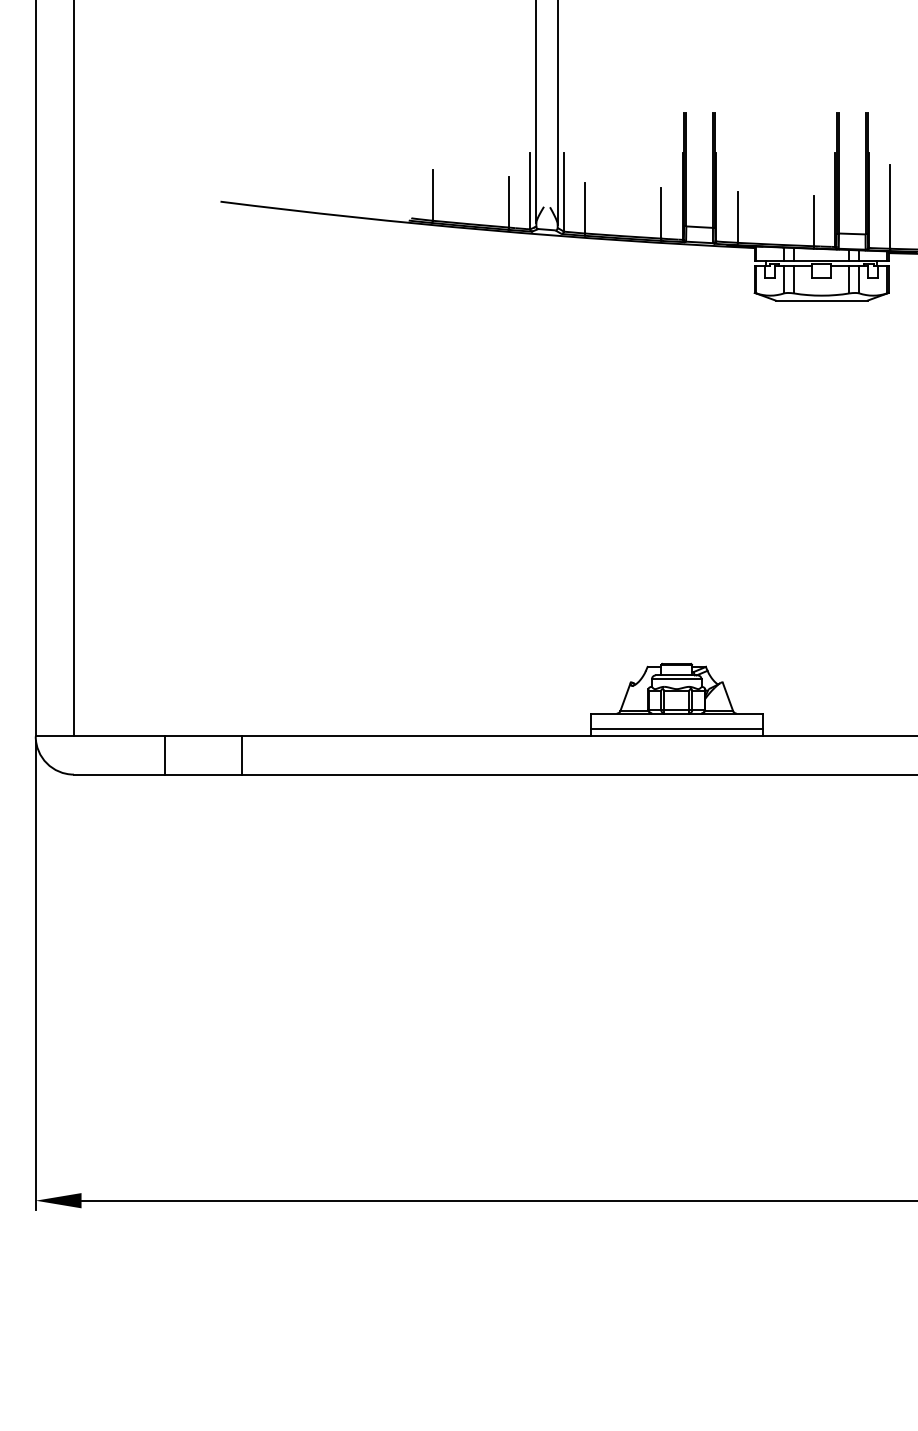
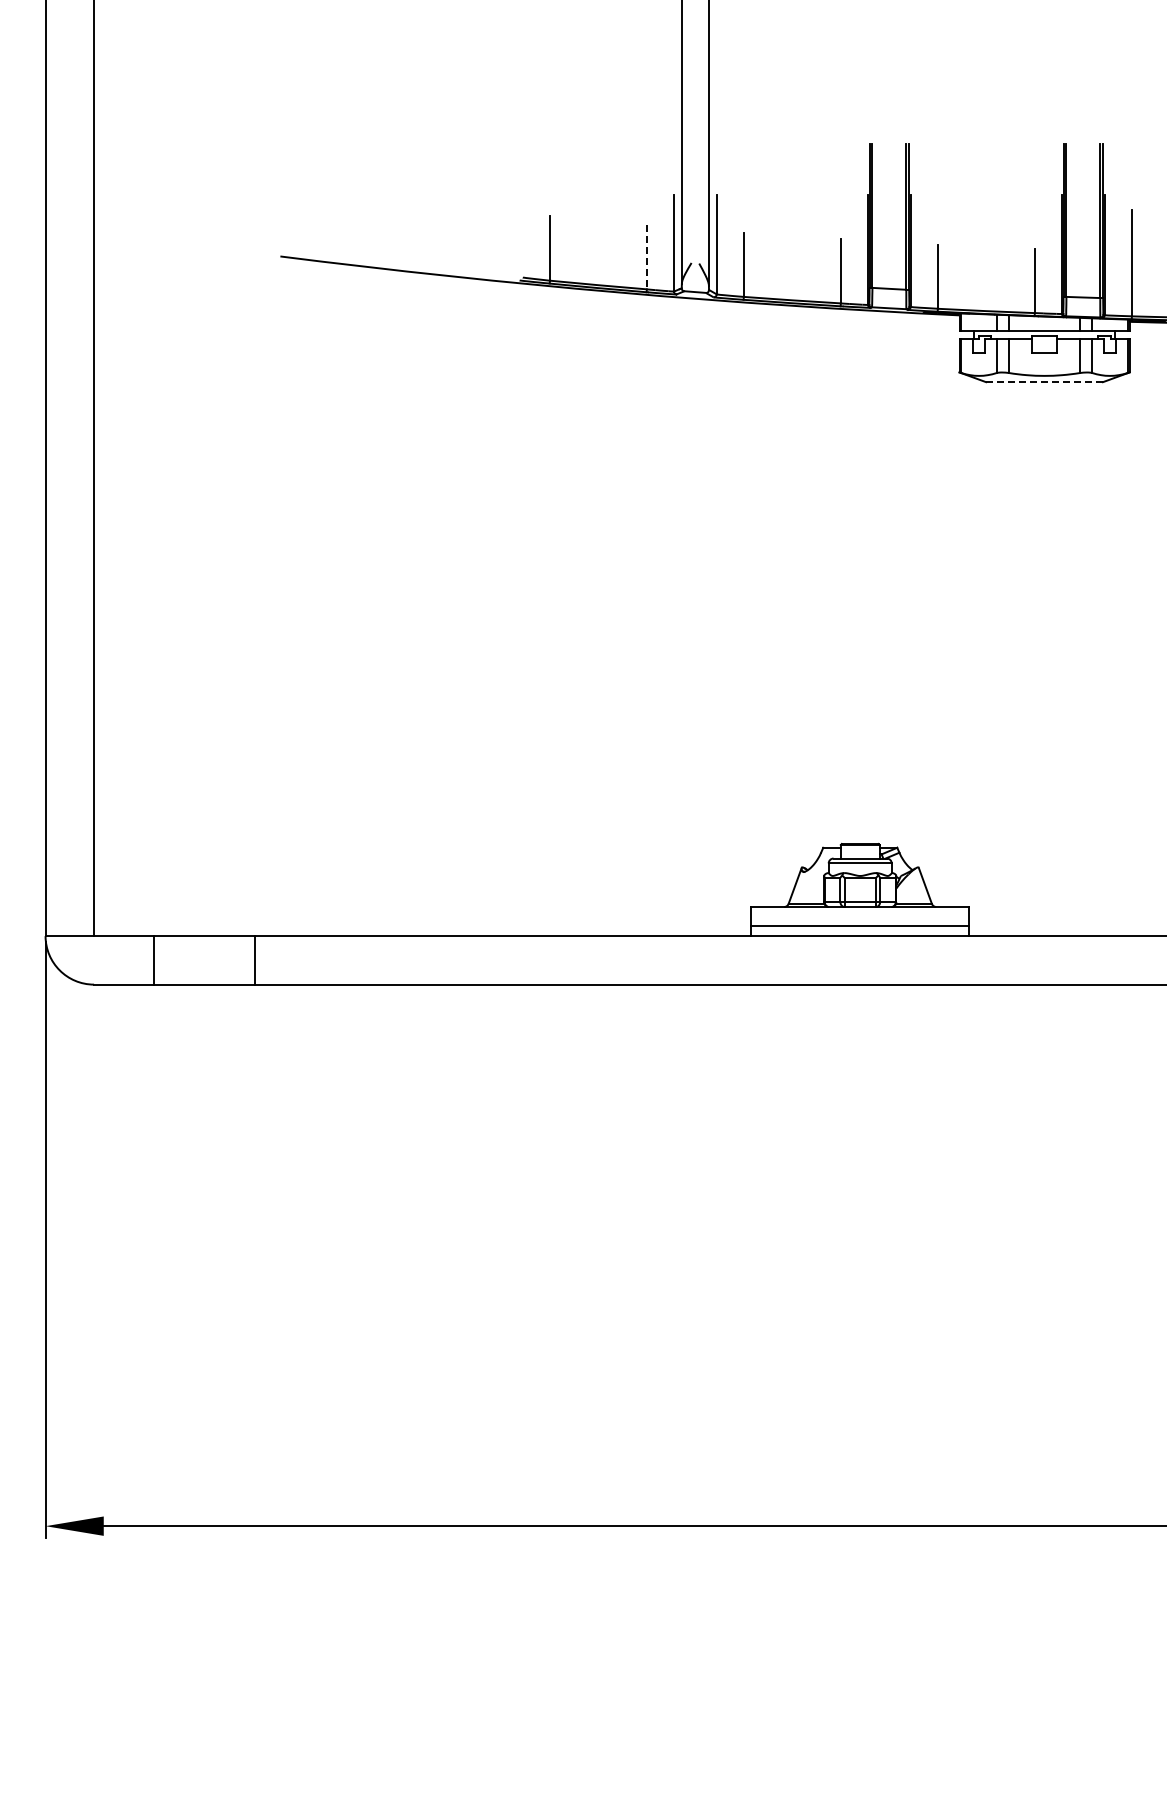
line: (508, 202) -> (646, 257), solid -> dashed
line: (821, 300) -> (1044, 382), solid -> dashed
line: (165, 755) -> (154, 960), moved
line: (241, 755) -> (255, 960), moved

